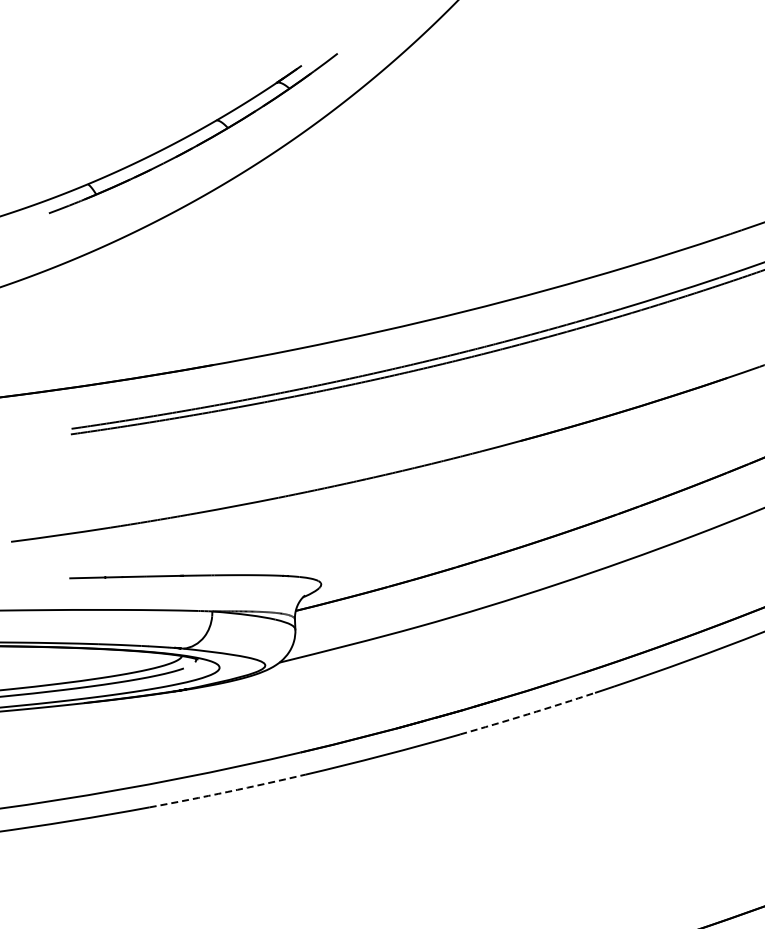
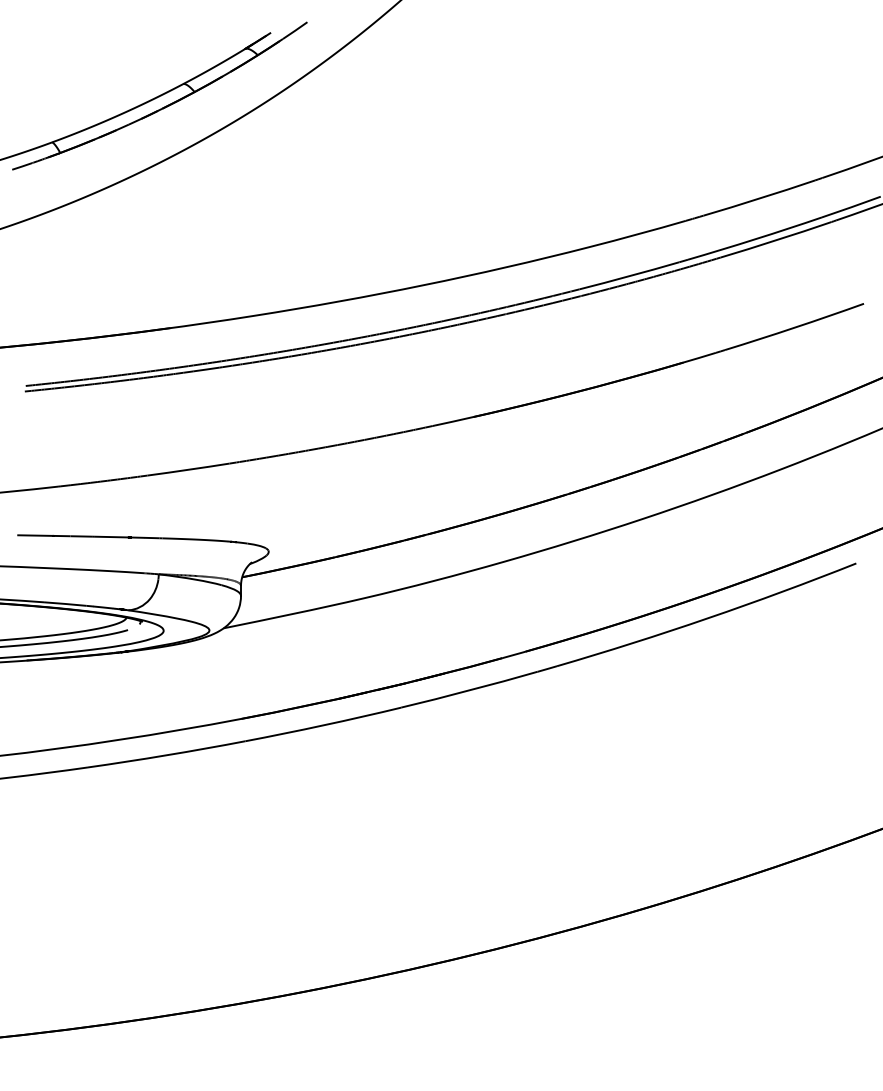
arc: (527, 714) -> (469, 690), dashed -> solid
arc: (227, 792) -> (166, 755), dashed -> solid

